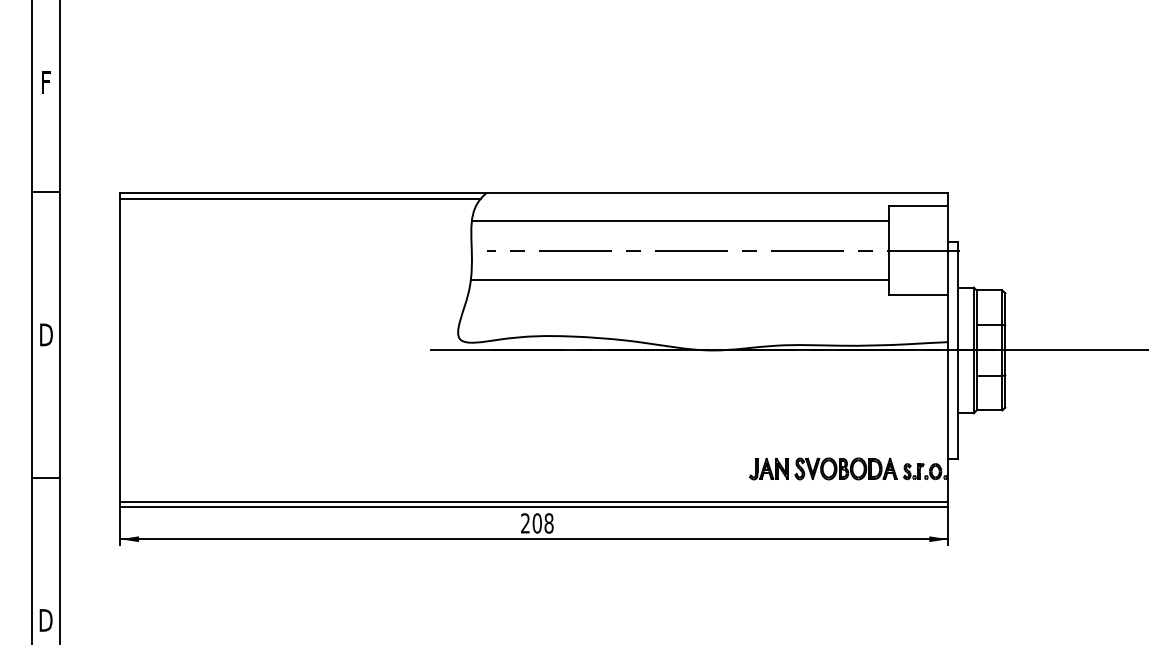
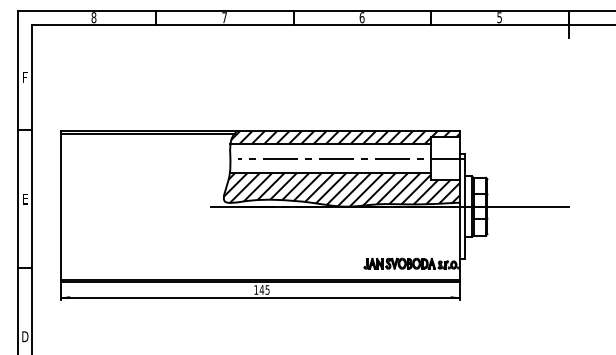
hatch: (710, 206) -> (345, 137), added
hatch: (702, 314) -> (341, 189), added
text: (46, 333) -> (25, 198), D -> E
text: (536, 522) -> (261, 289), 208 -> 145

